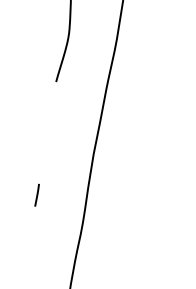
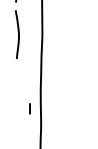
line: (36, 194) -> (29, 108), moved

